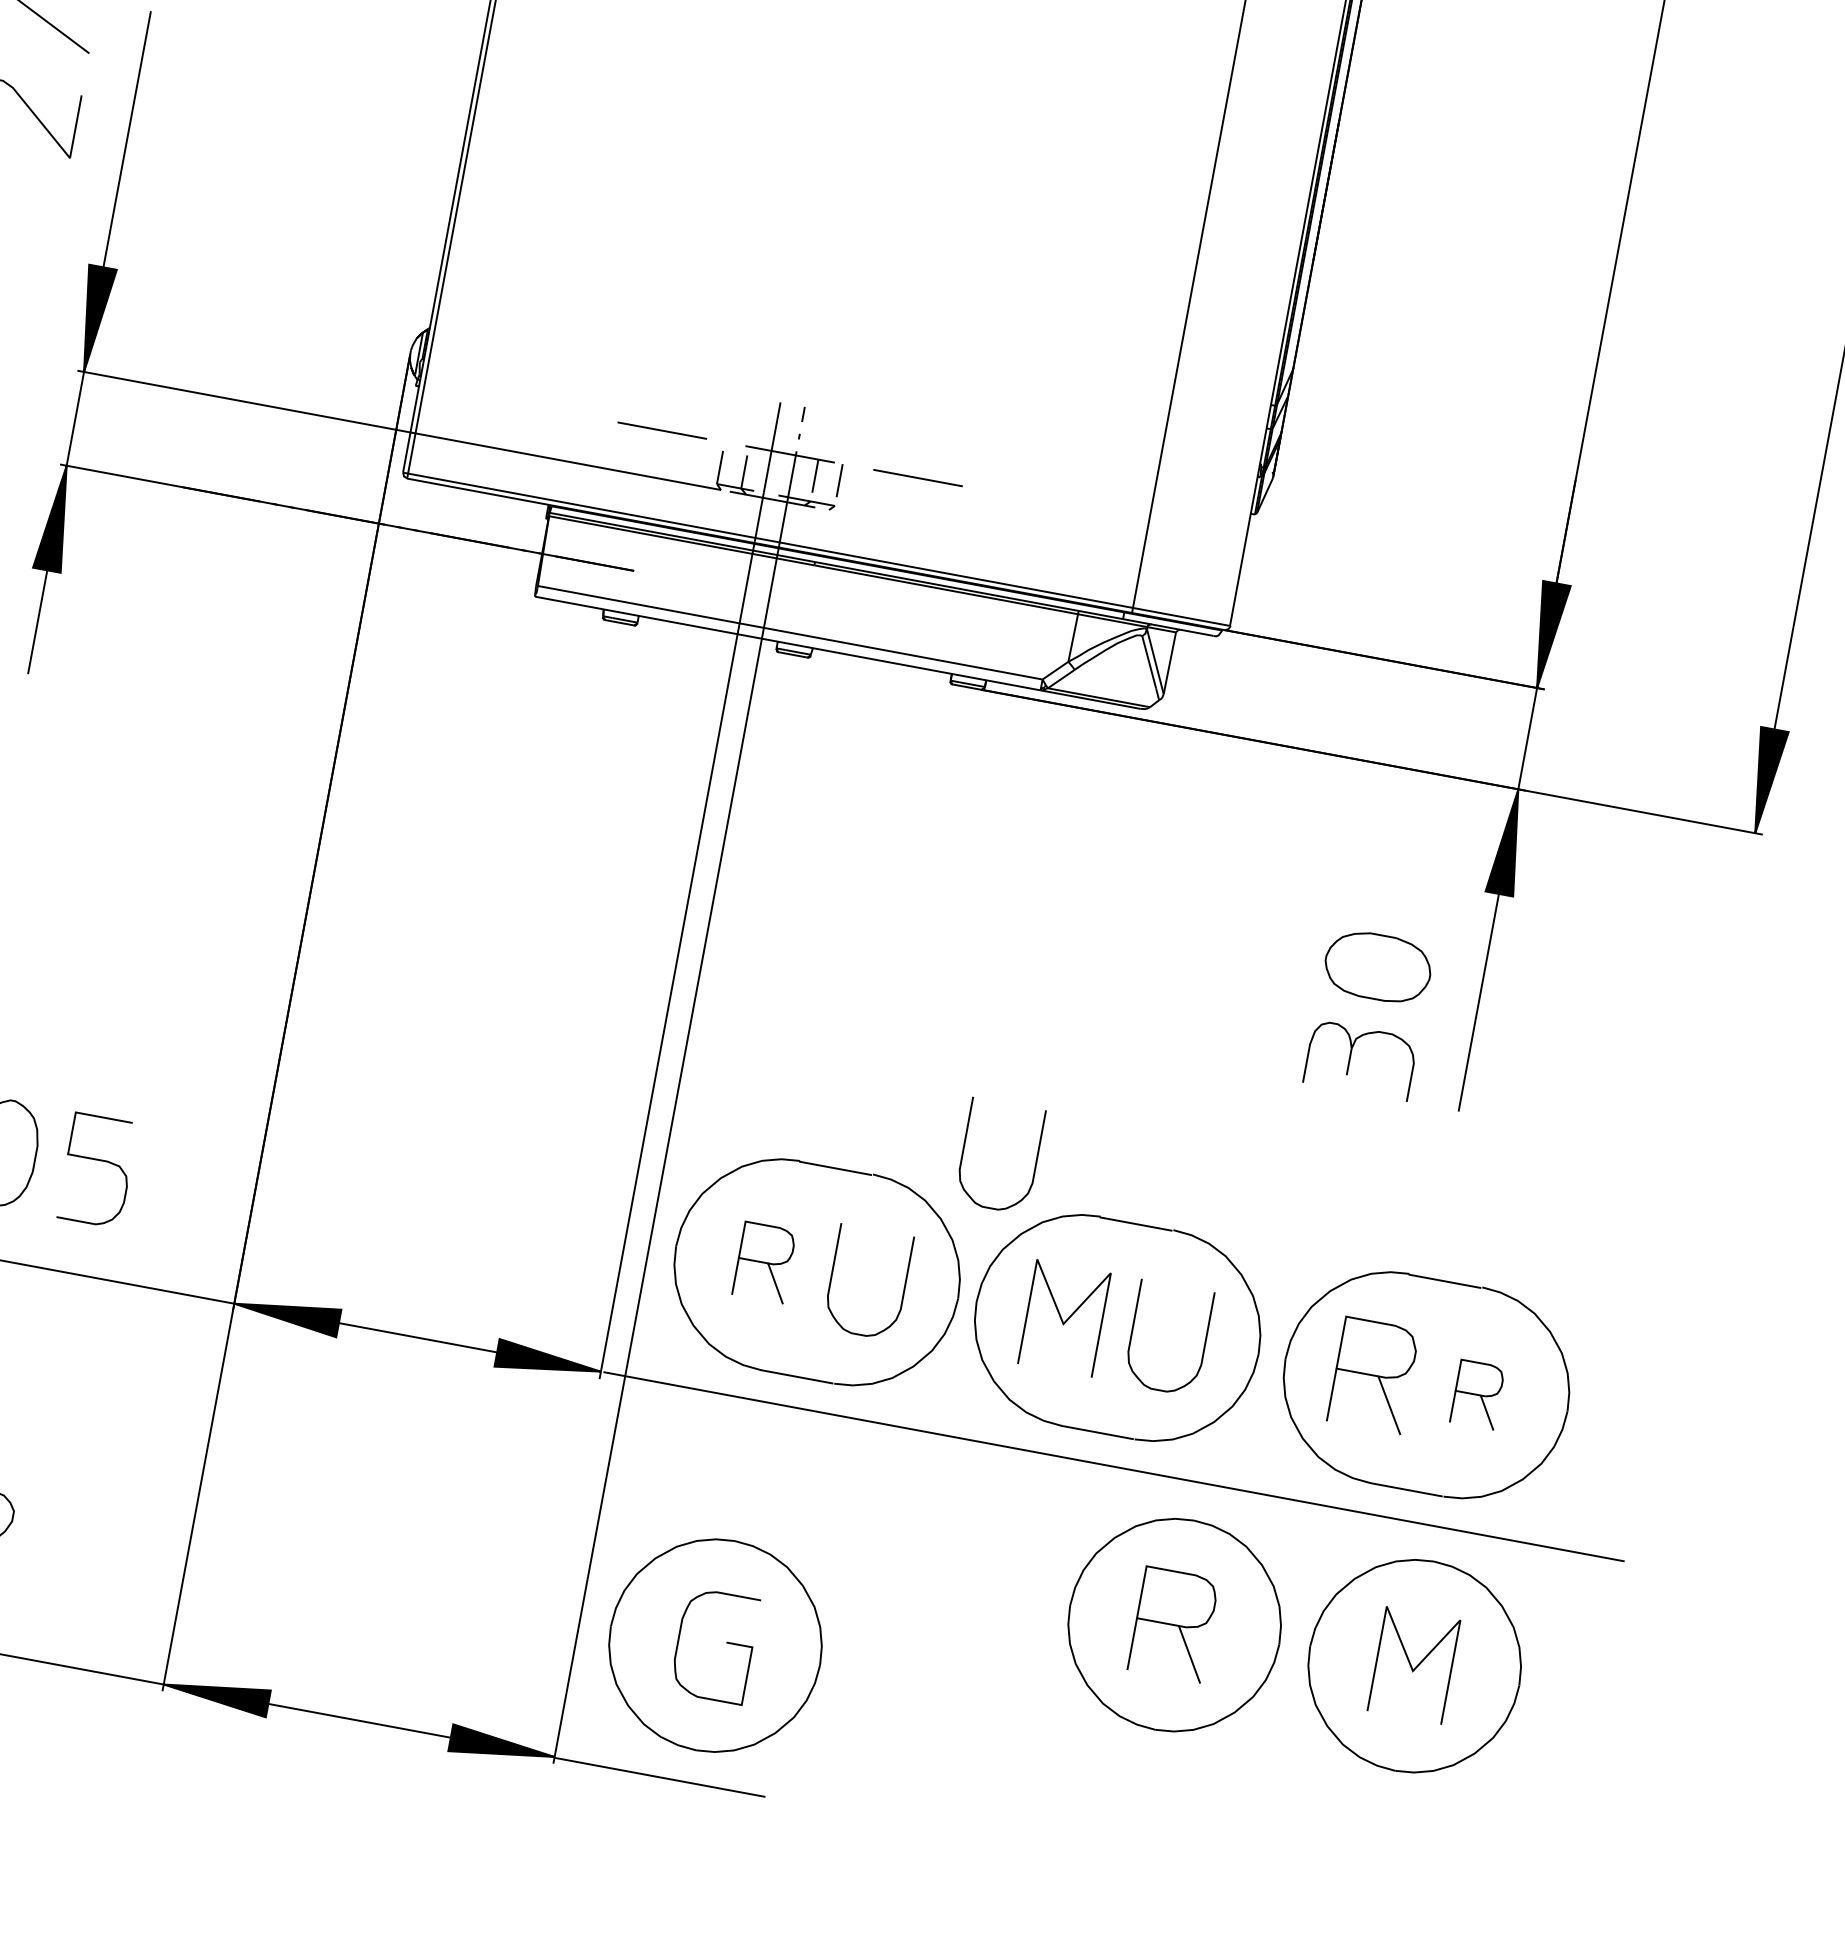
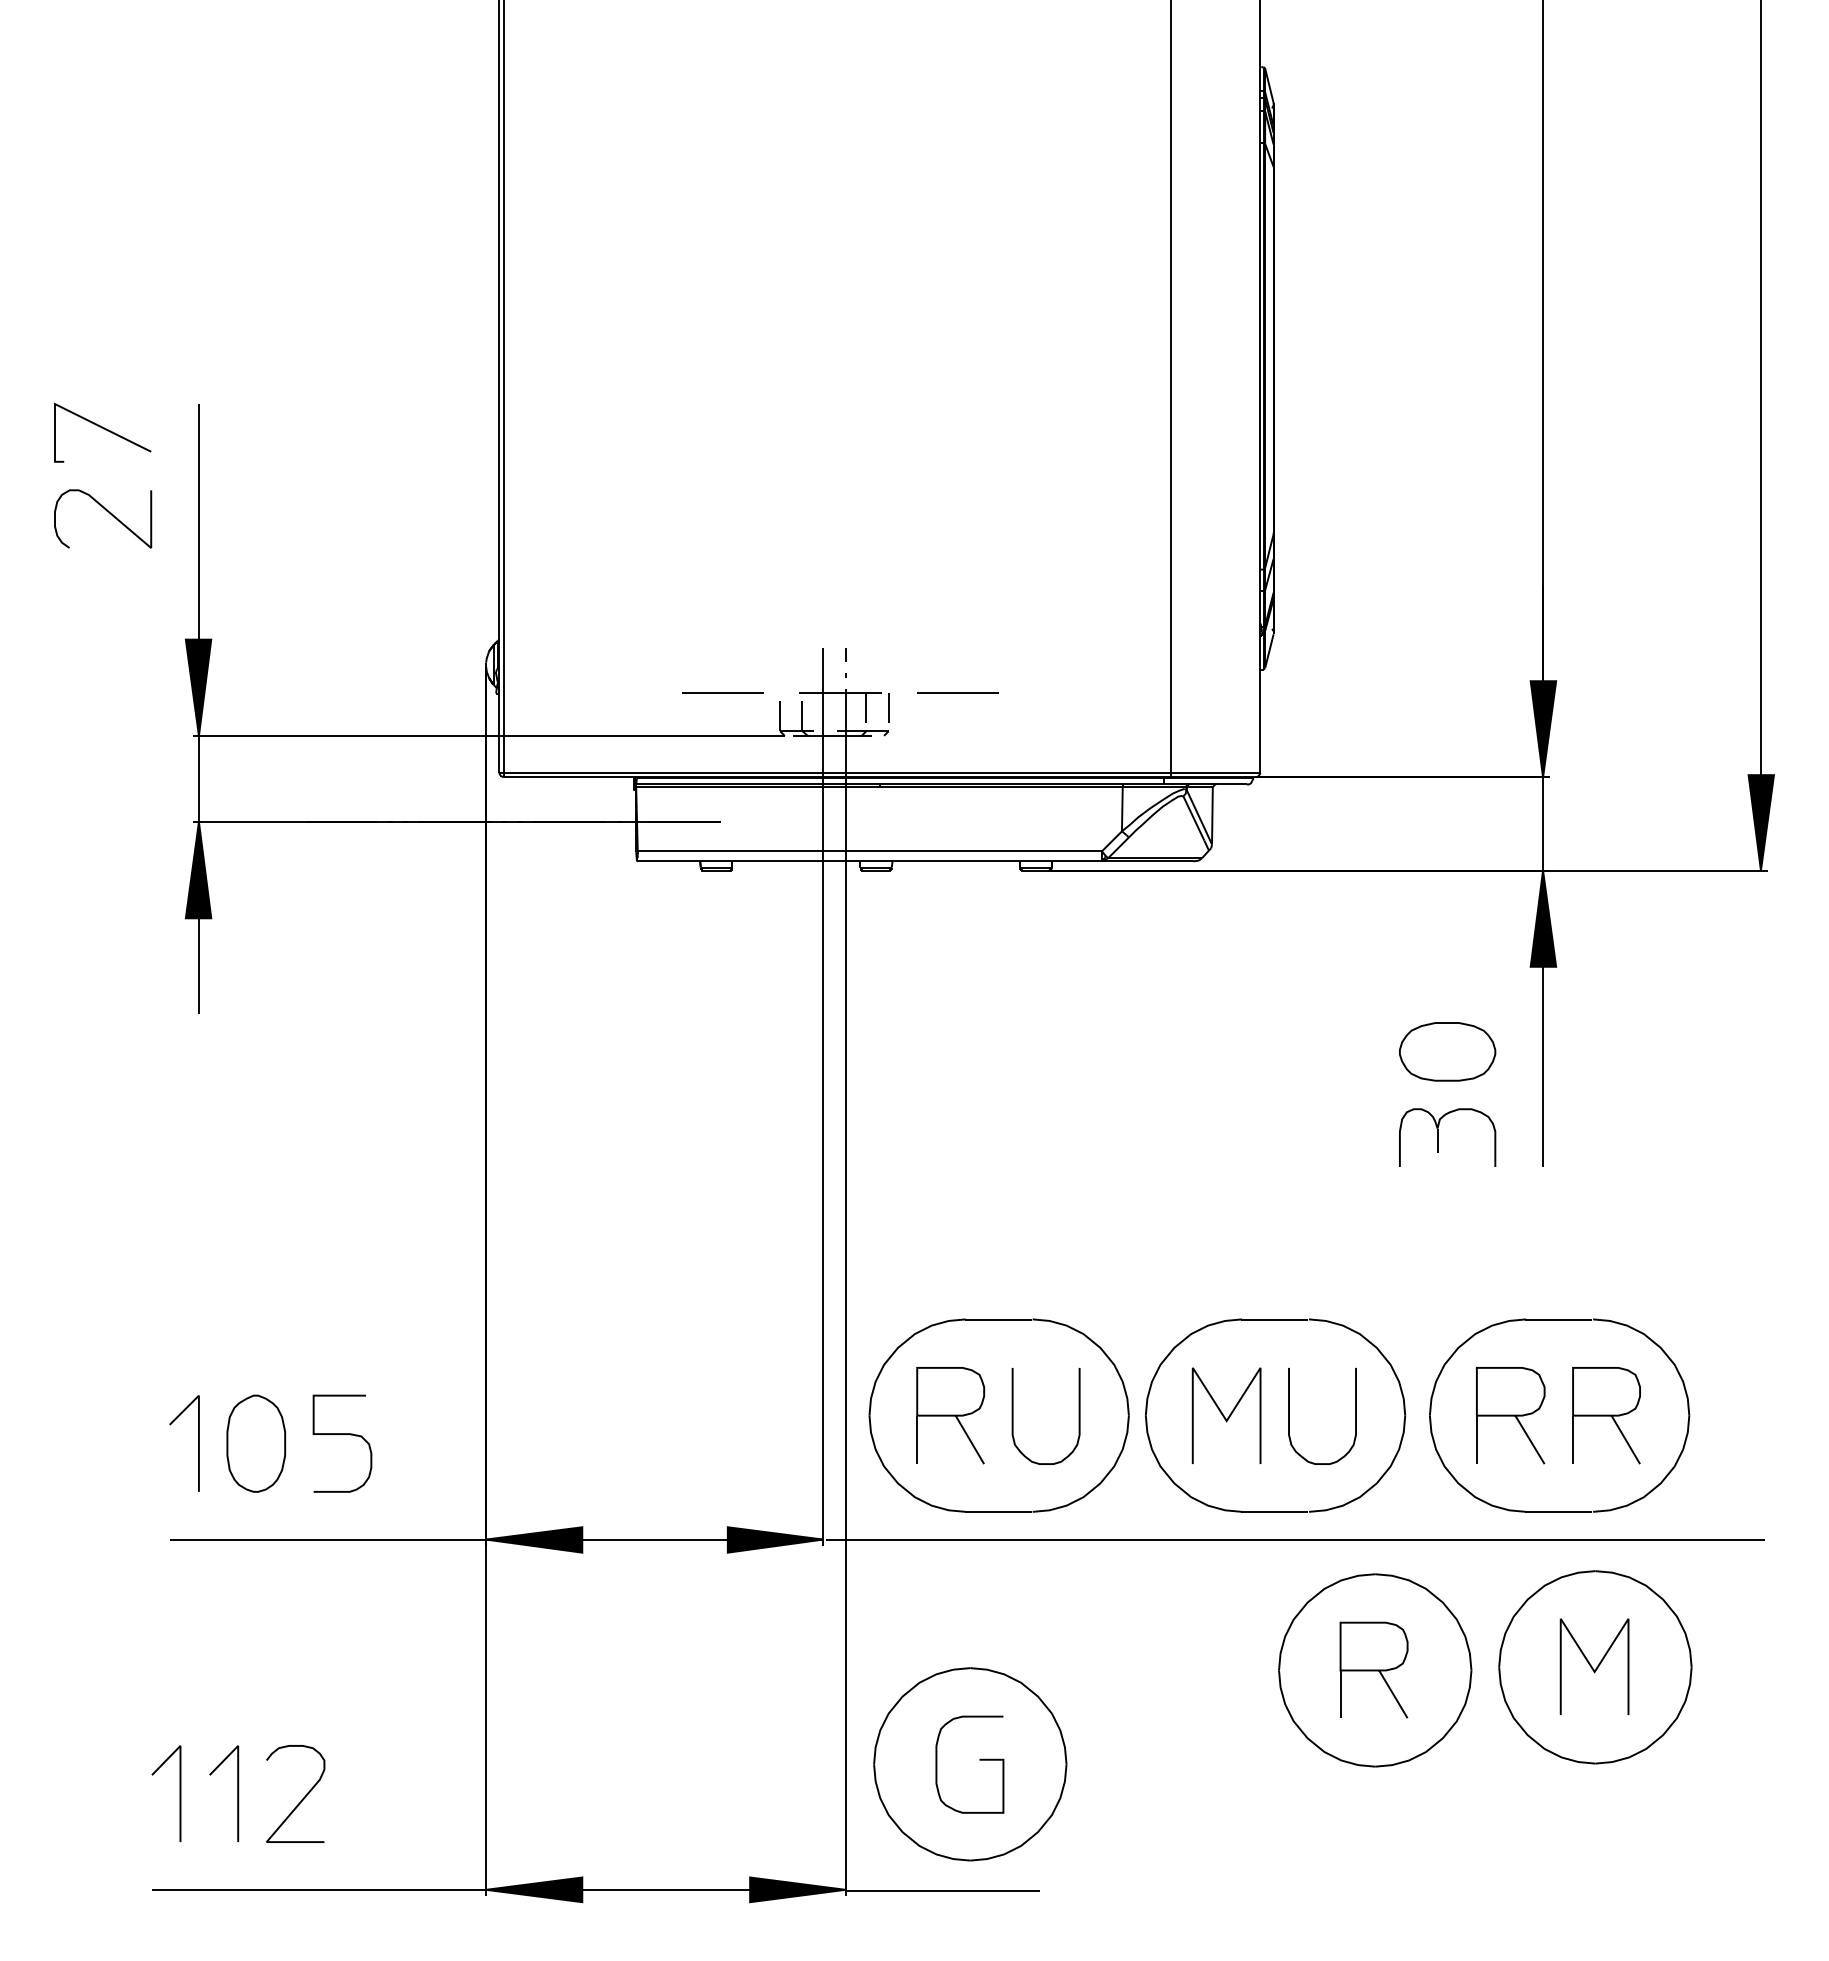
curve: (963, 1149) -> (1109, 1282), removed
part: (764, 1262) -> (950, 1415), size x1.43
part: (1477, 1394) -> (1606, 1415), size x1.67

